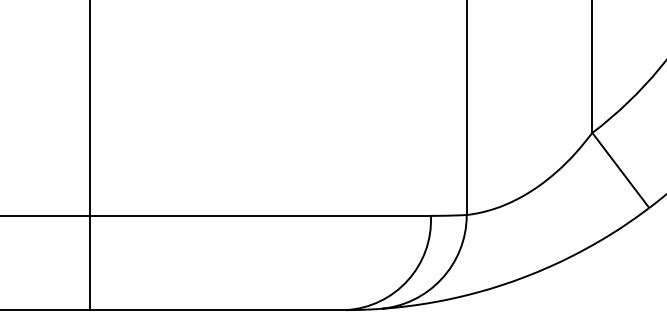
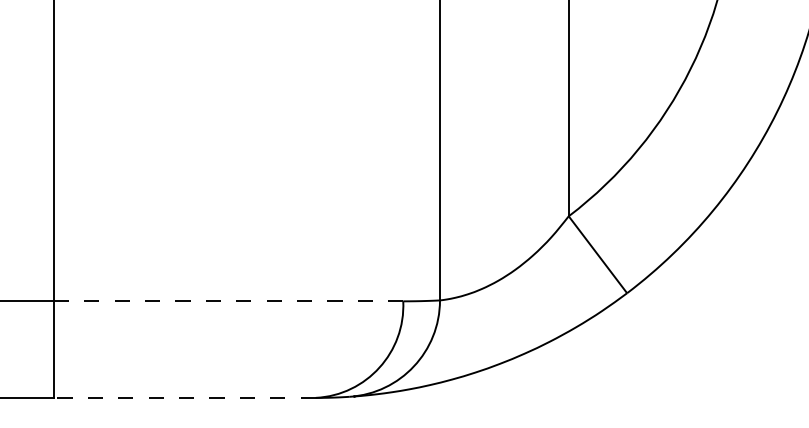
line: (260, 216) -> (228, 301), solid -> dashed
line: (217, 309) -> (184, 397), solid -> dashed

